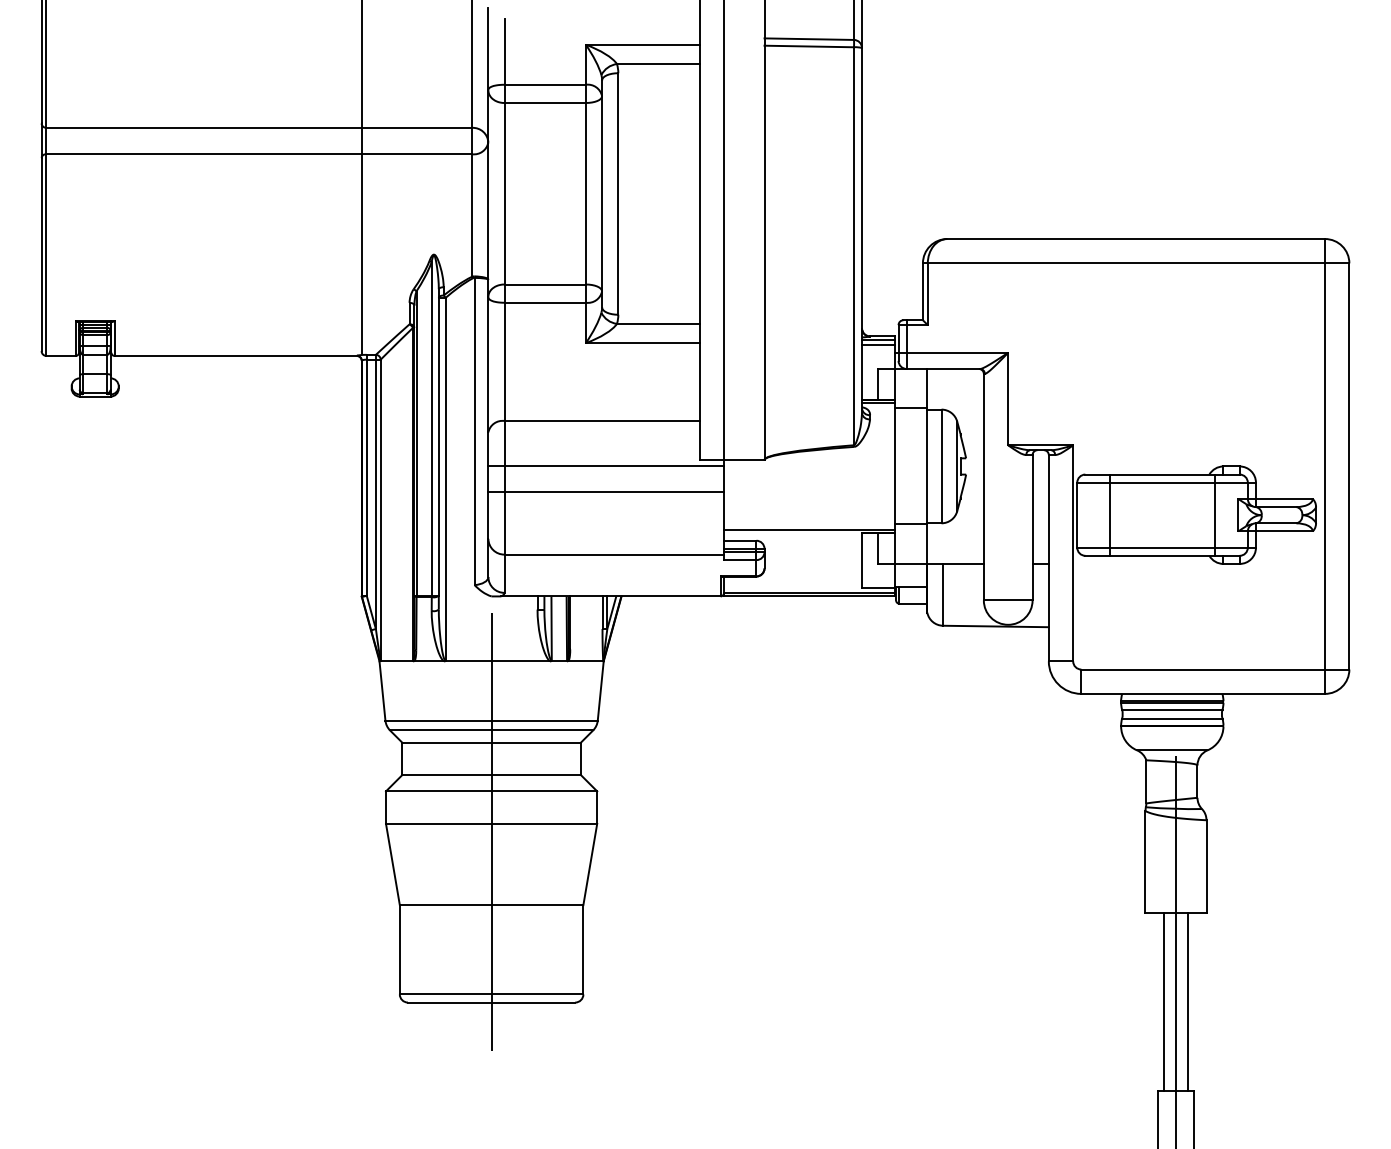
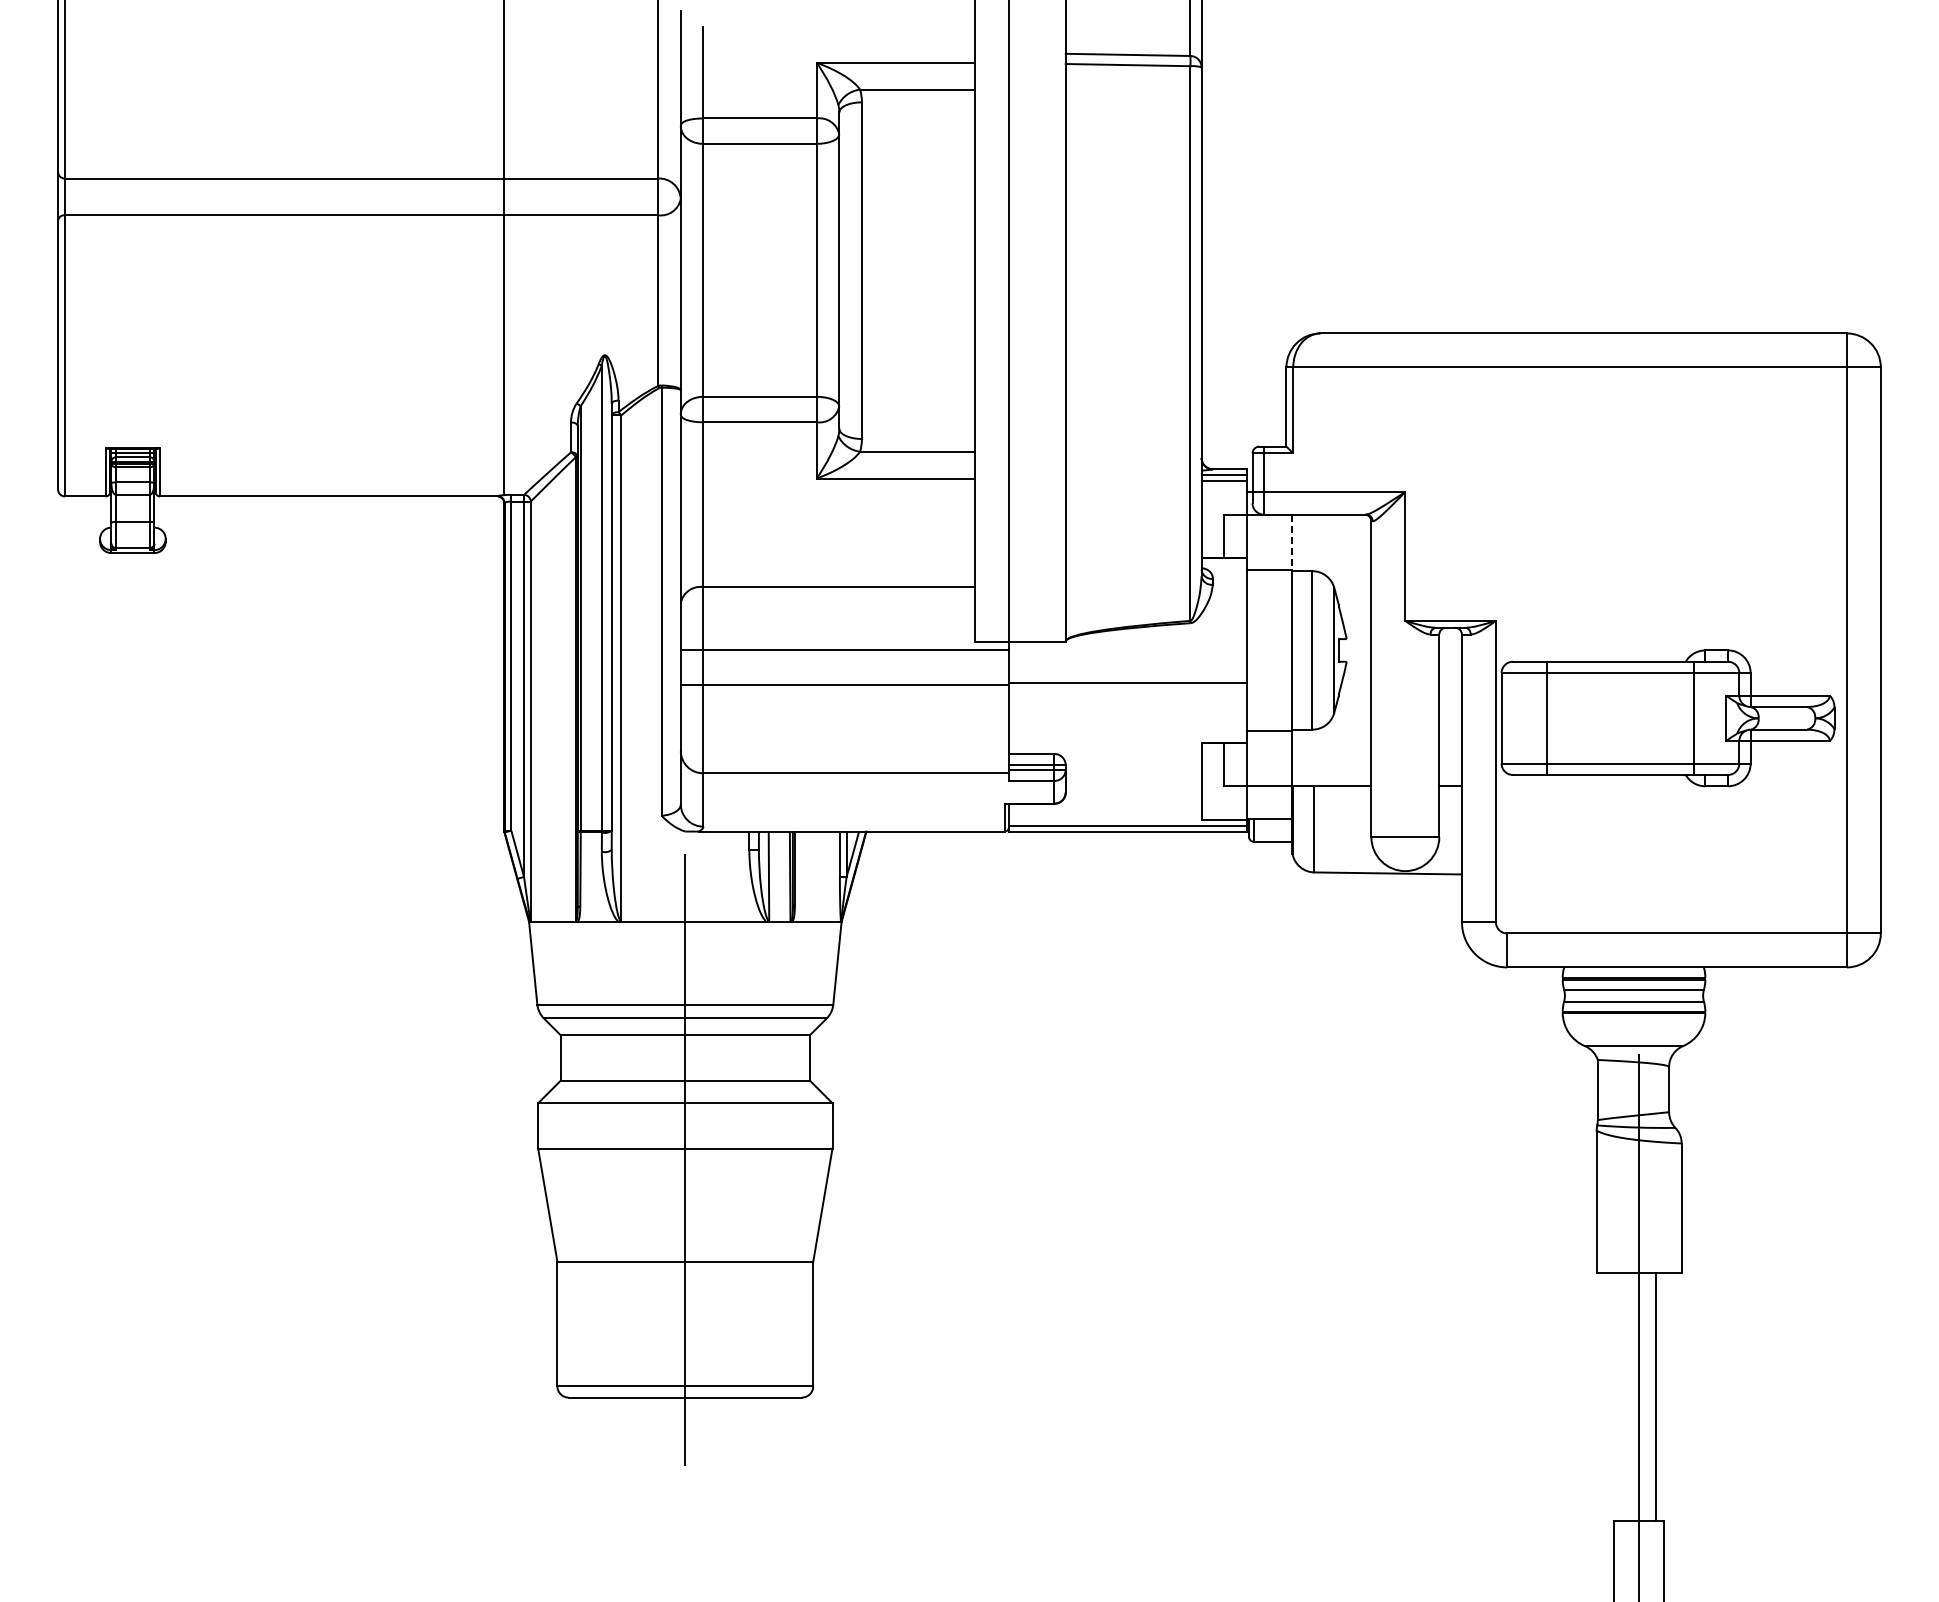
line: (927, 389) -> (1292, 542), solid -> dashed
line: (877, 403) -> (1223, 562), removed
line: (808, 529) -> (1127, 683), moved
line: (1164, 1001) -> (1622, 1396), removed

